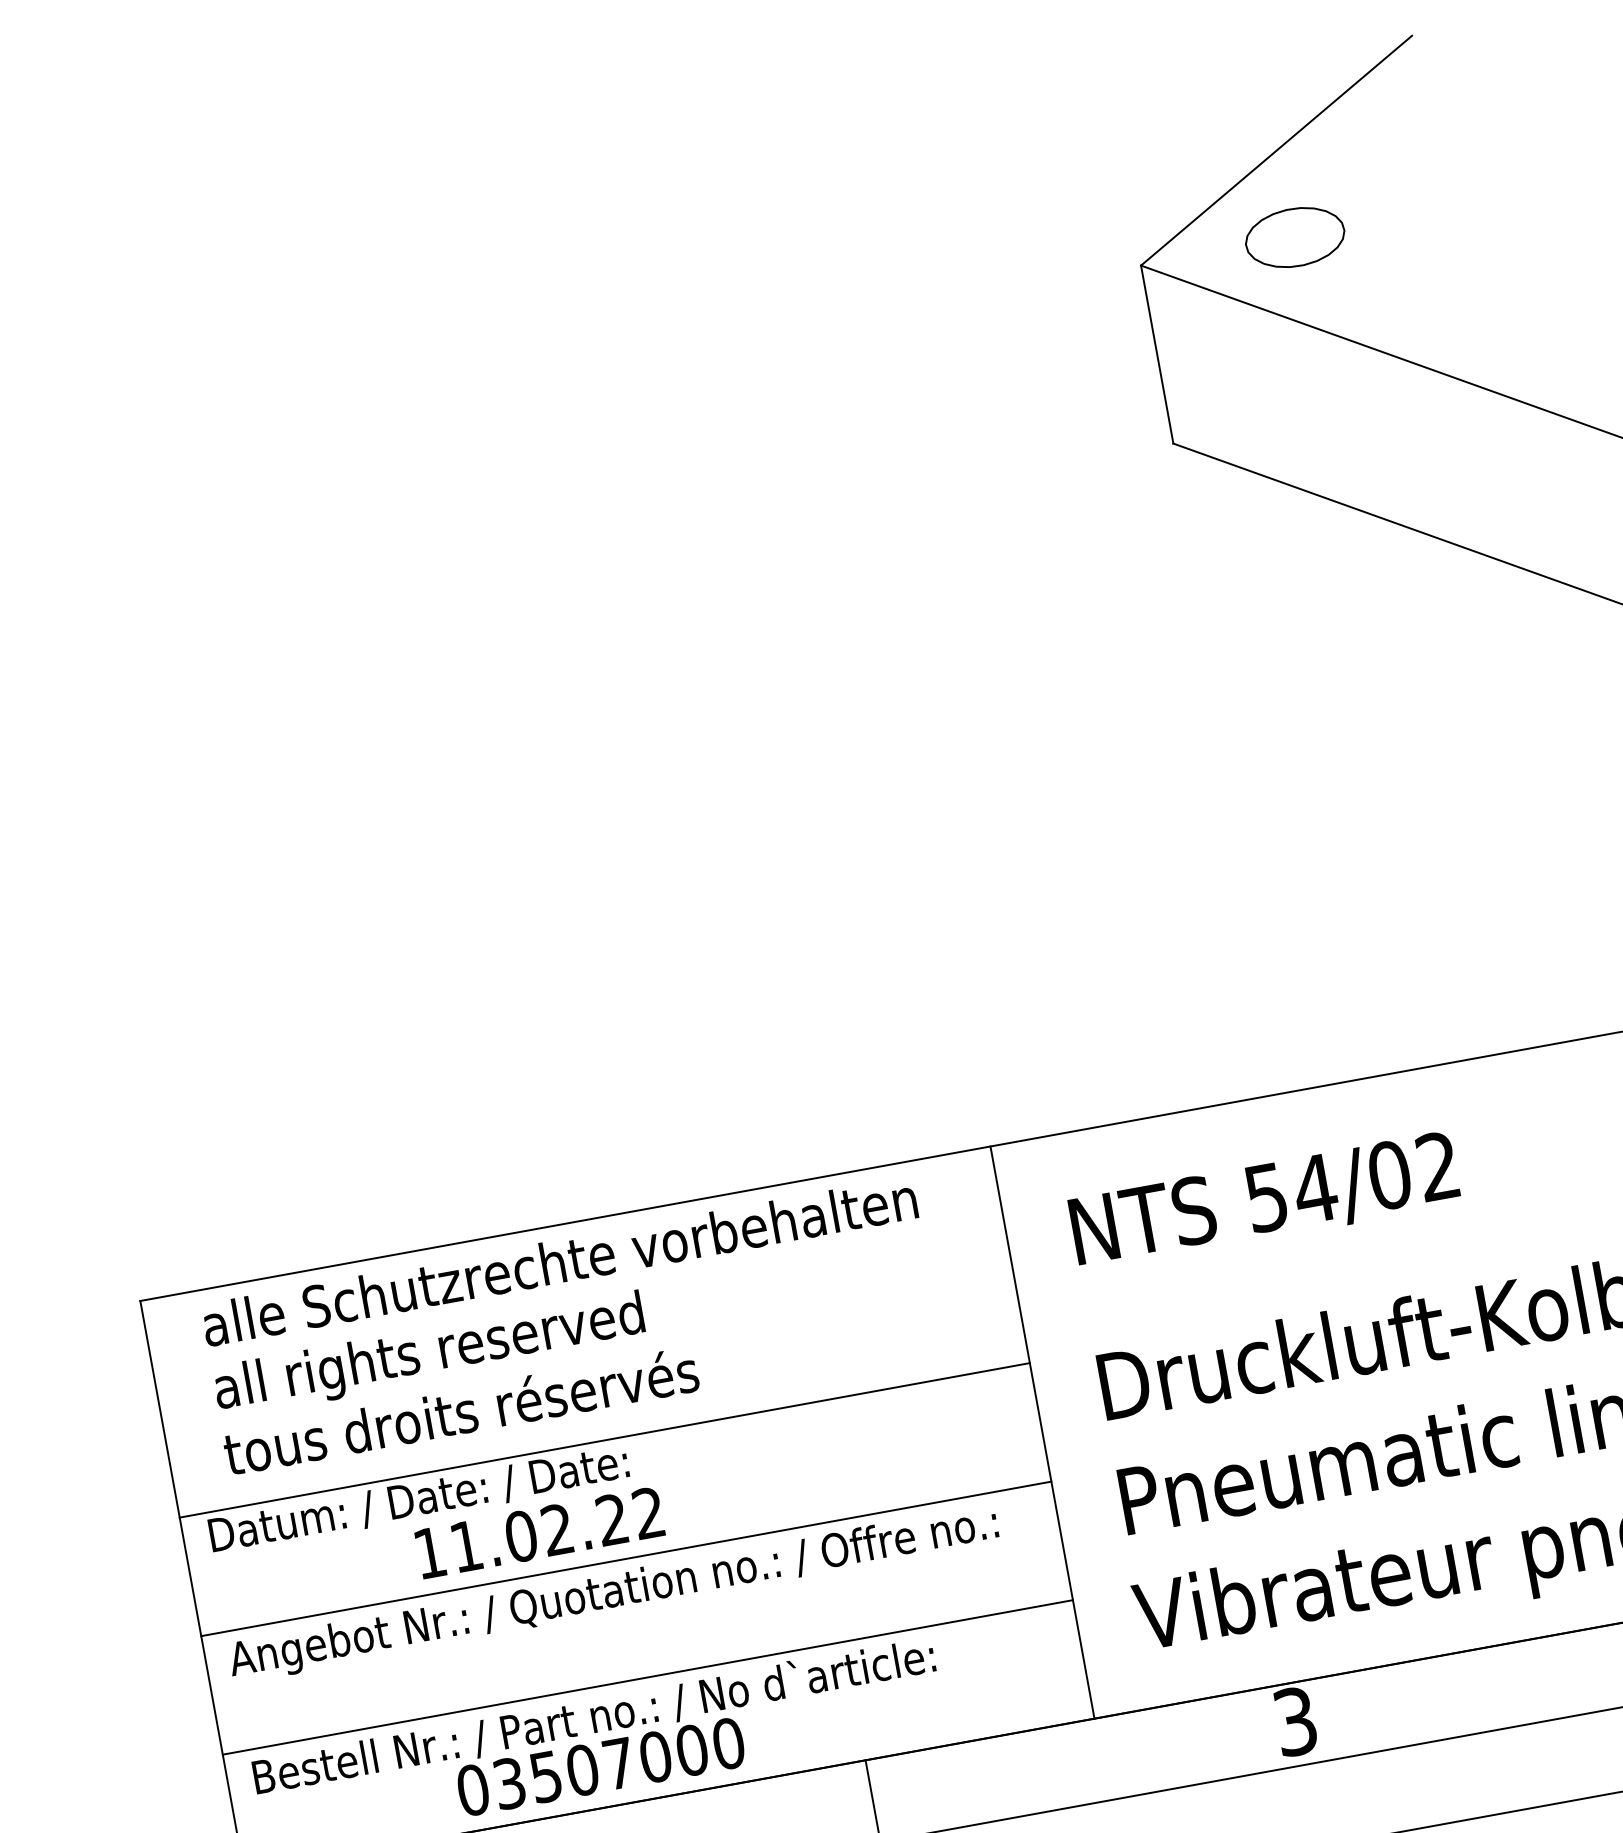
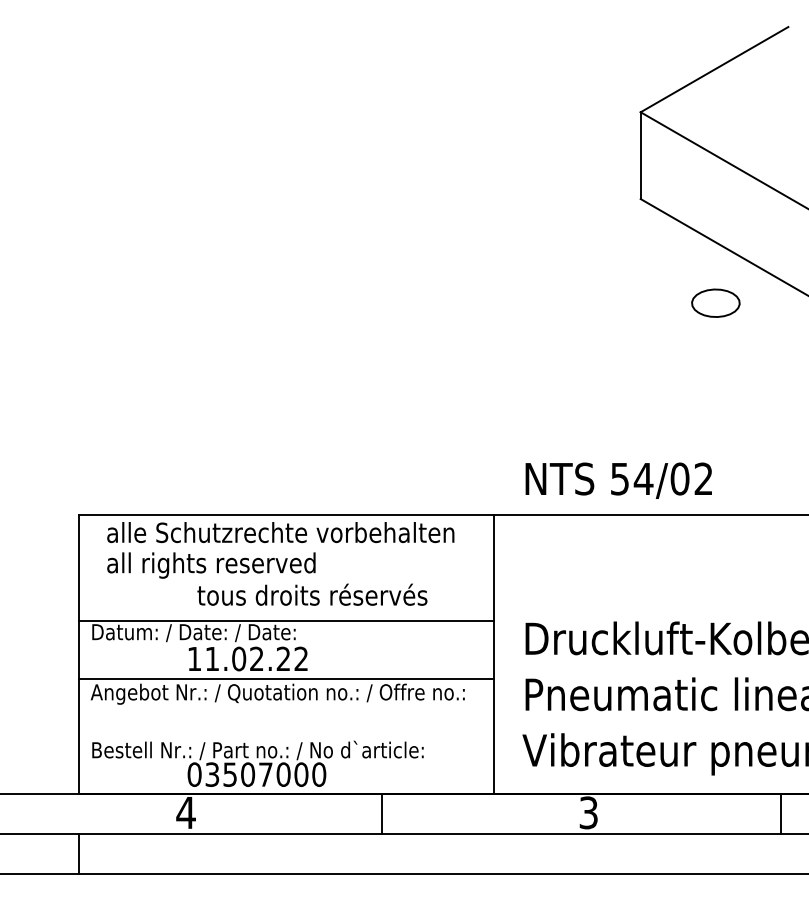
part: (1294, 236) -> (715, 302), moved
text: (1264, 1201) -> (618, 480), moved
text: (461, 1410) -> (312, 594), moved
line: (647, 1677) -> (286, 736), removed

